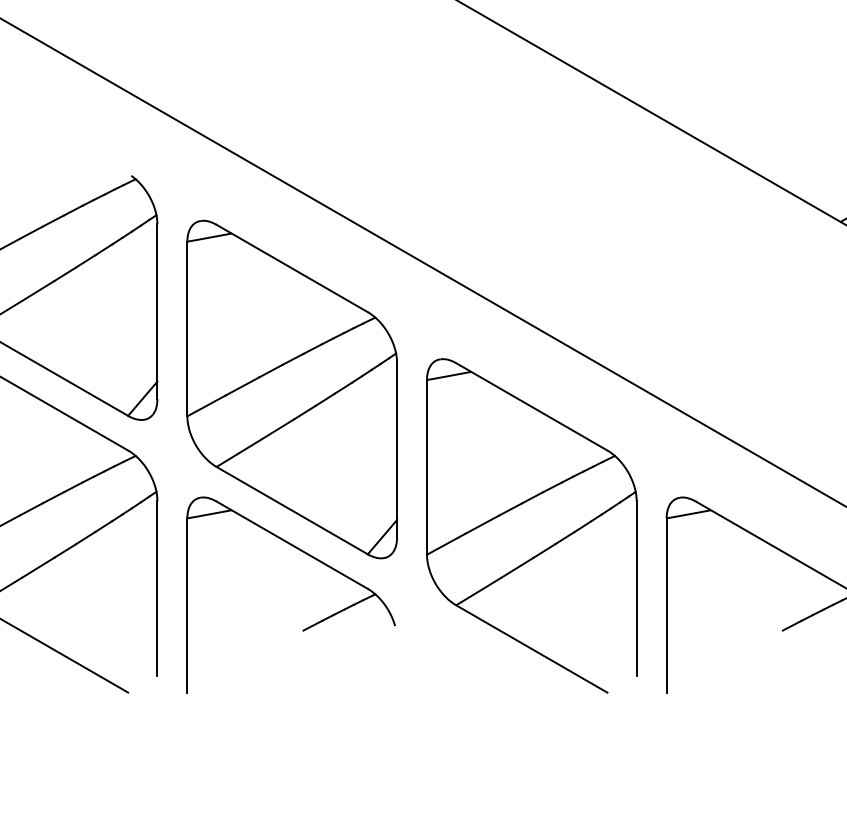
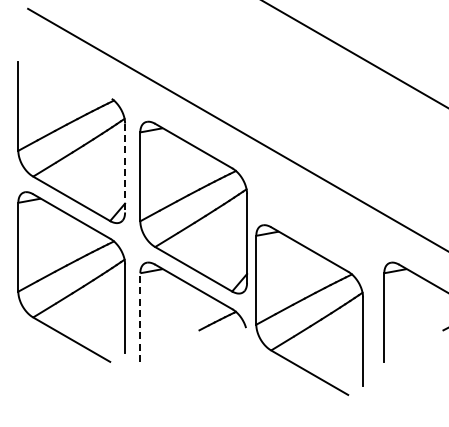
line: (158, 312) -> (125, 168), solid -> dashed
part: (531, 524) -> (309, 309), moved
line: (187, 605) -> (140, 317), solid -> dashed

